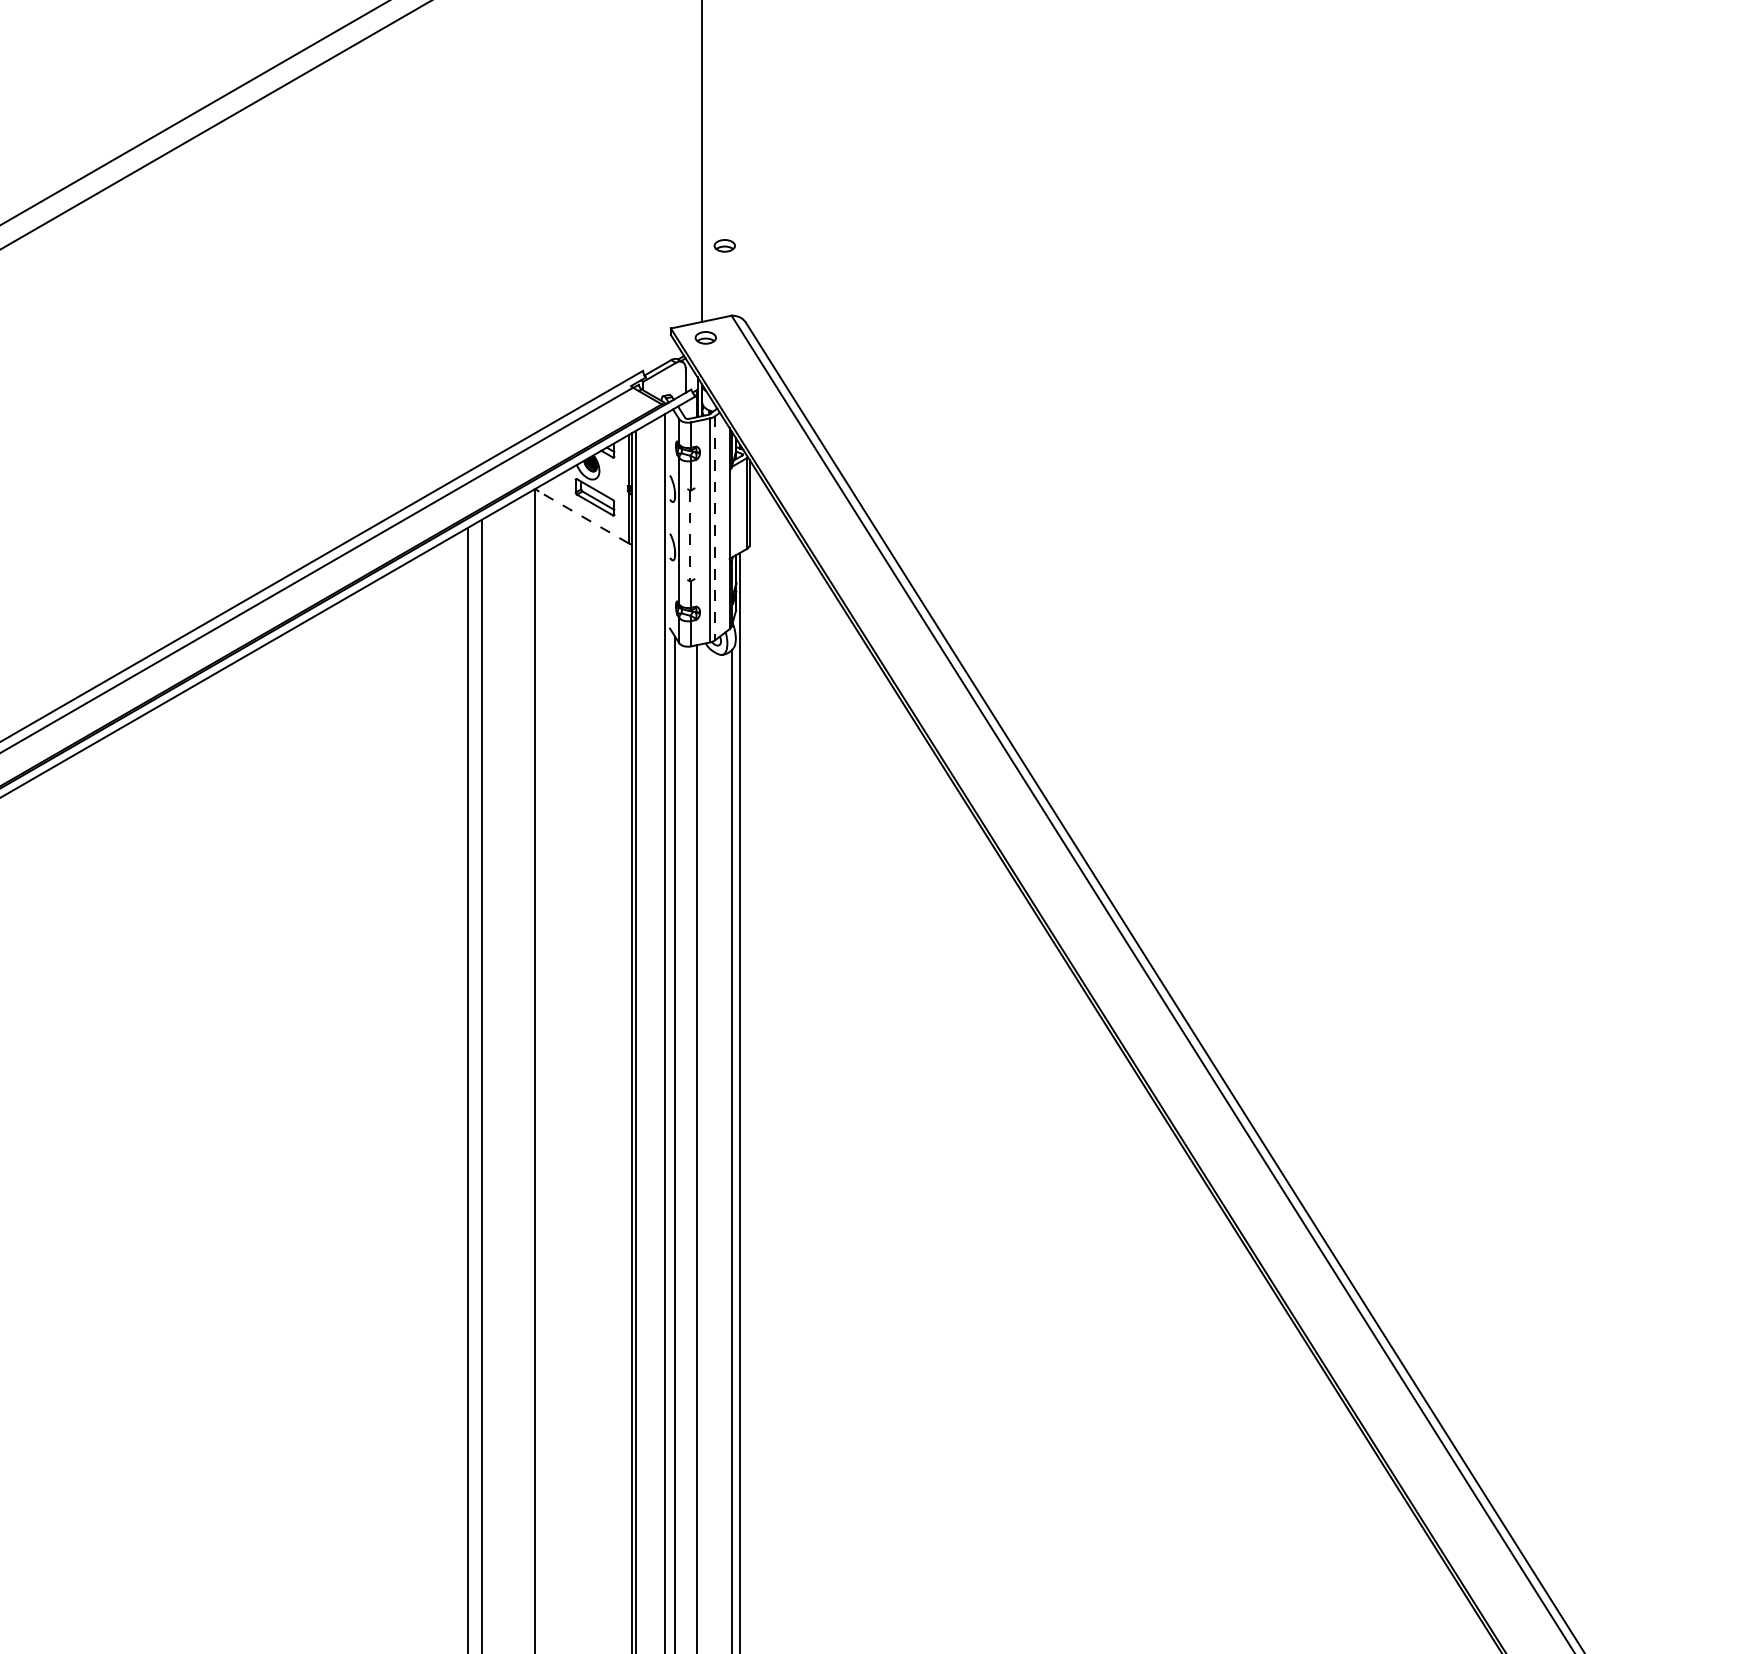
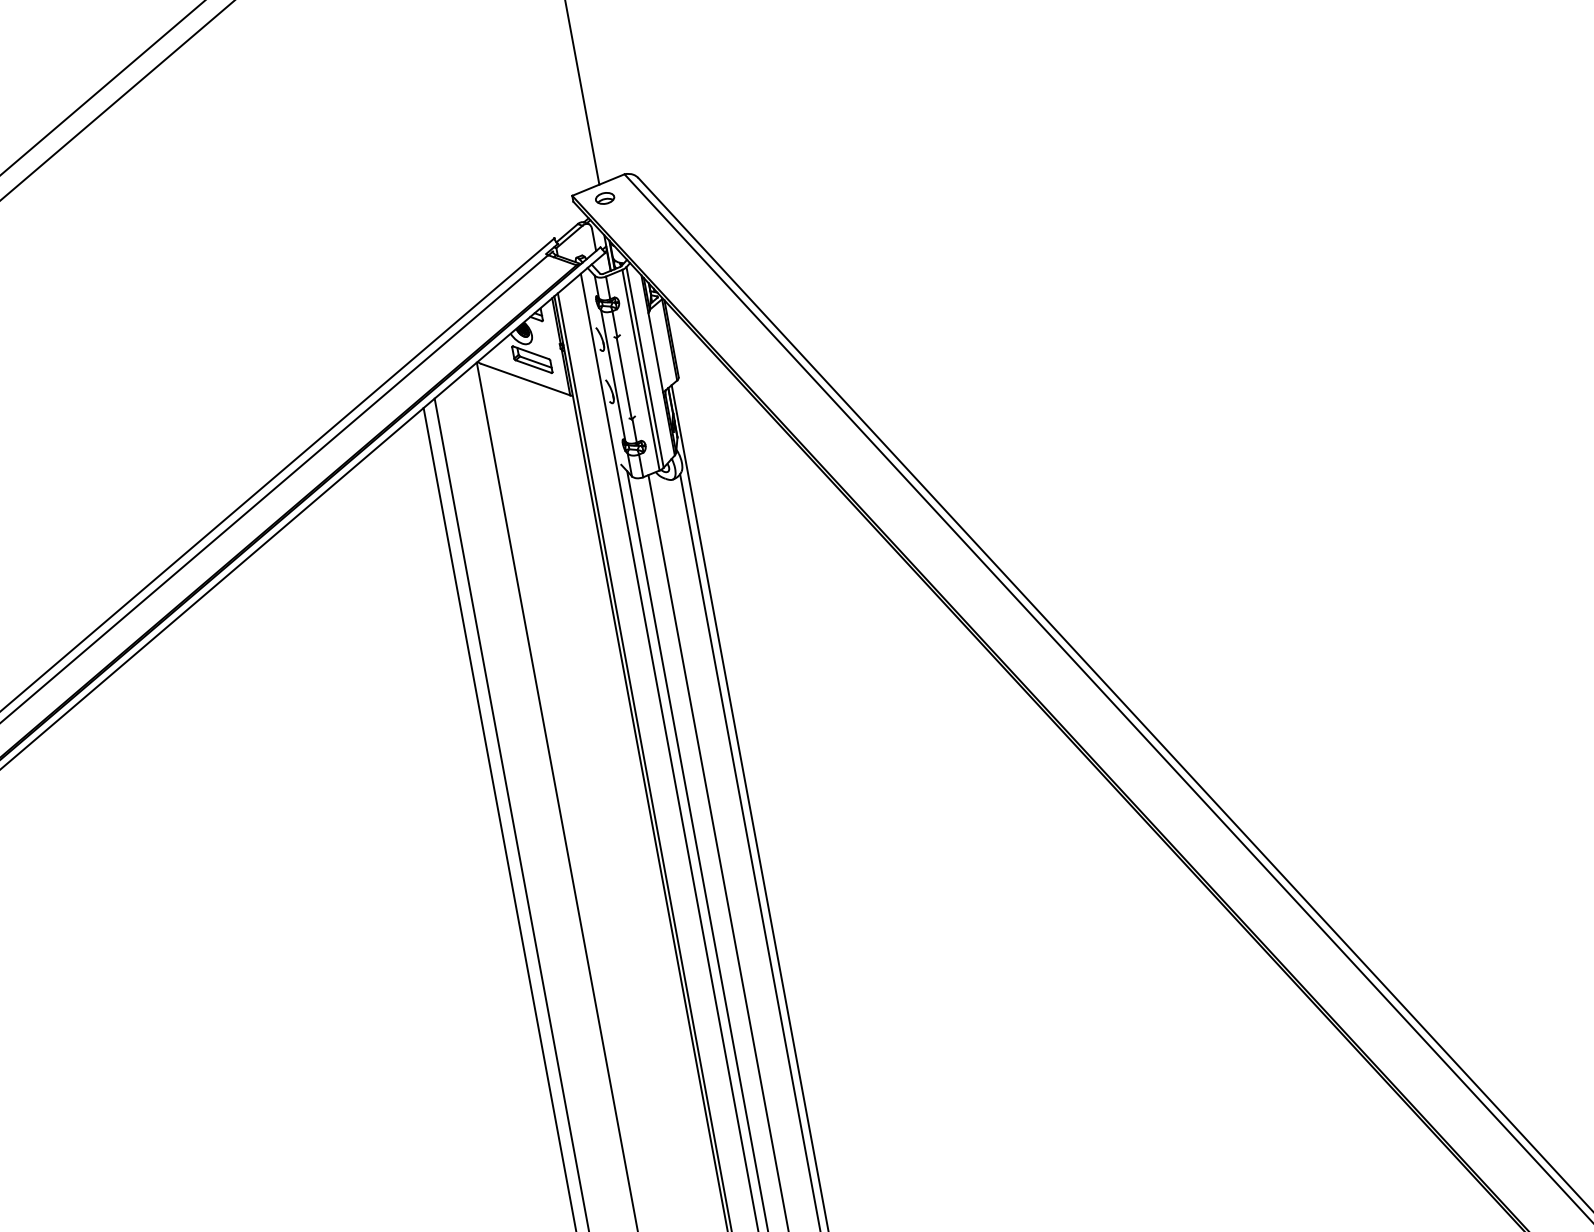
part: (724, 245) -> (606, 112), removed
line: (584, 517) -> (526, 379), dashed -> solid
line: (715, 528) -> (645, 367), dashed -> solid
line: (690, 536) -> (624, 378), dashed -> solid

